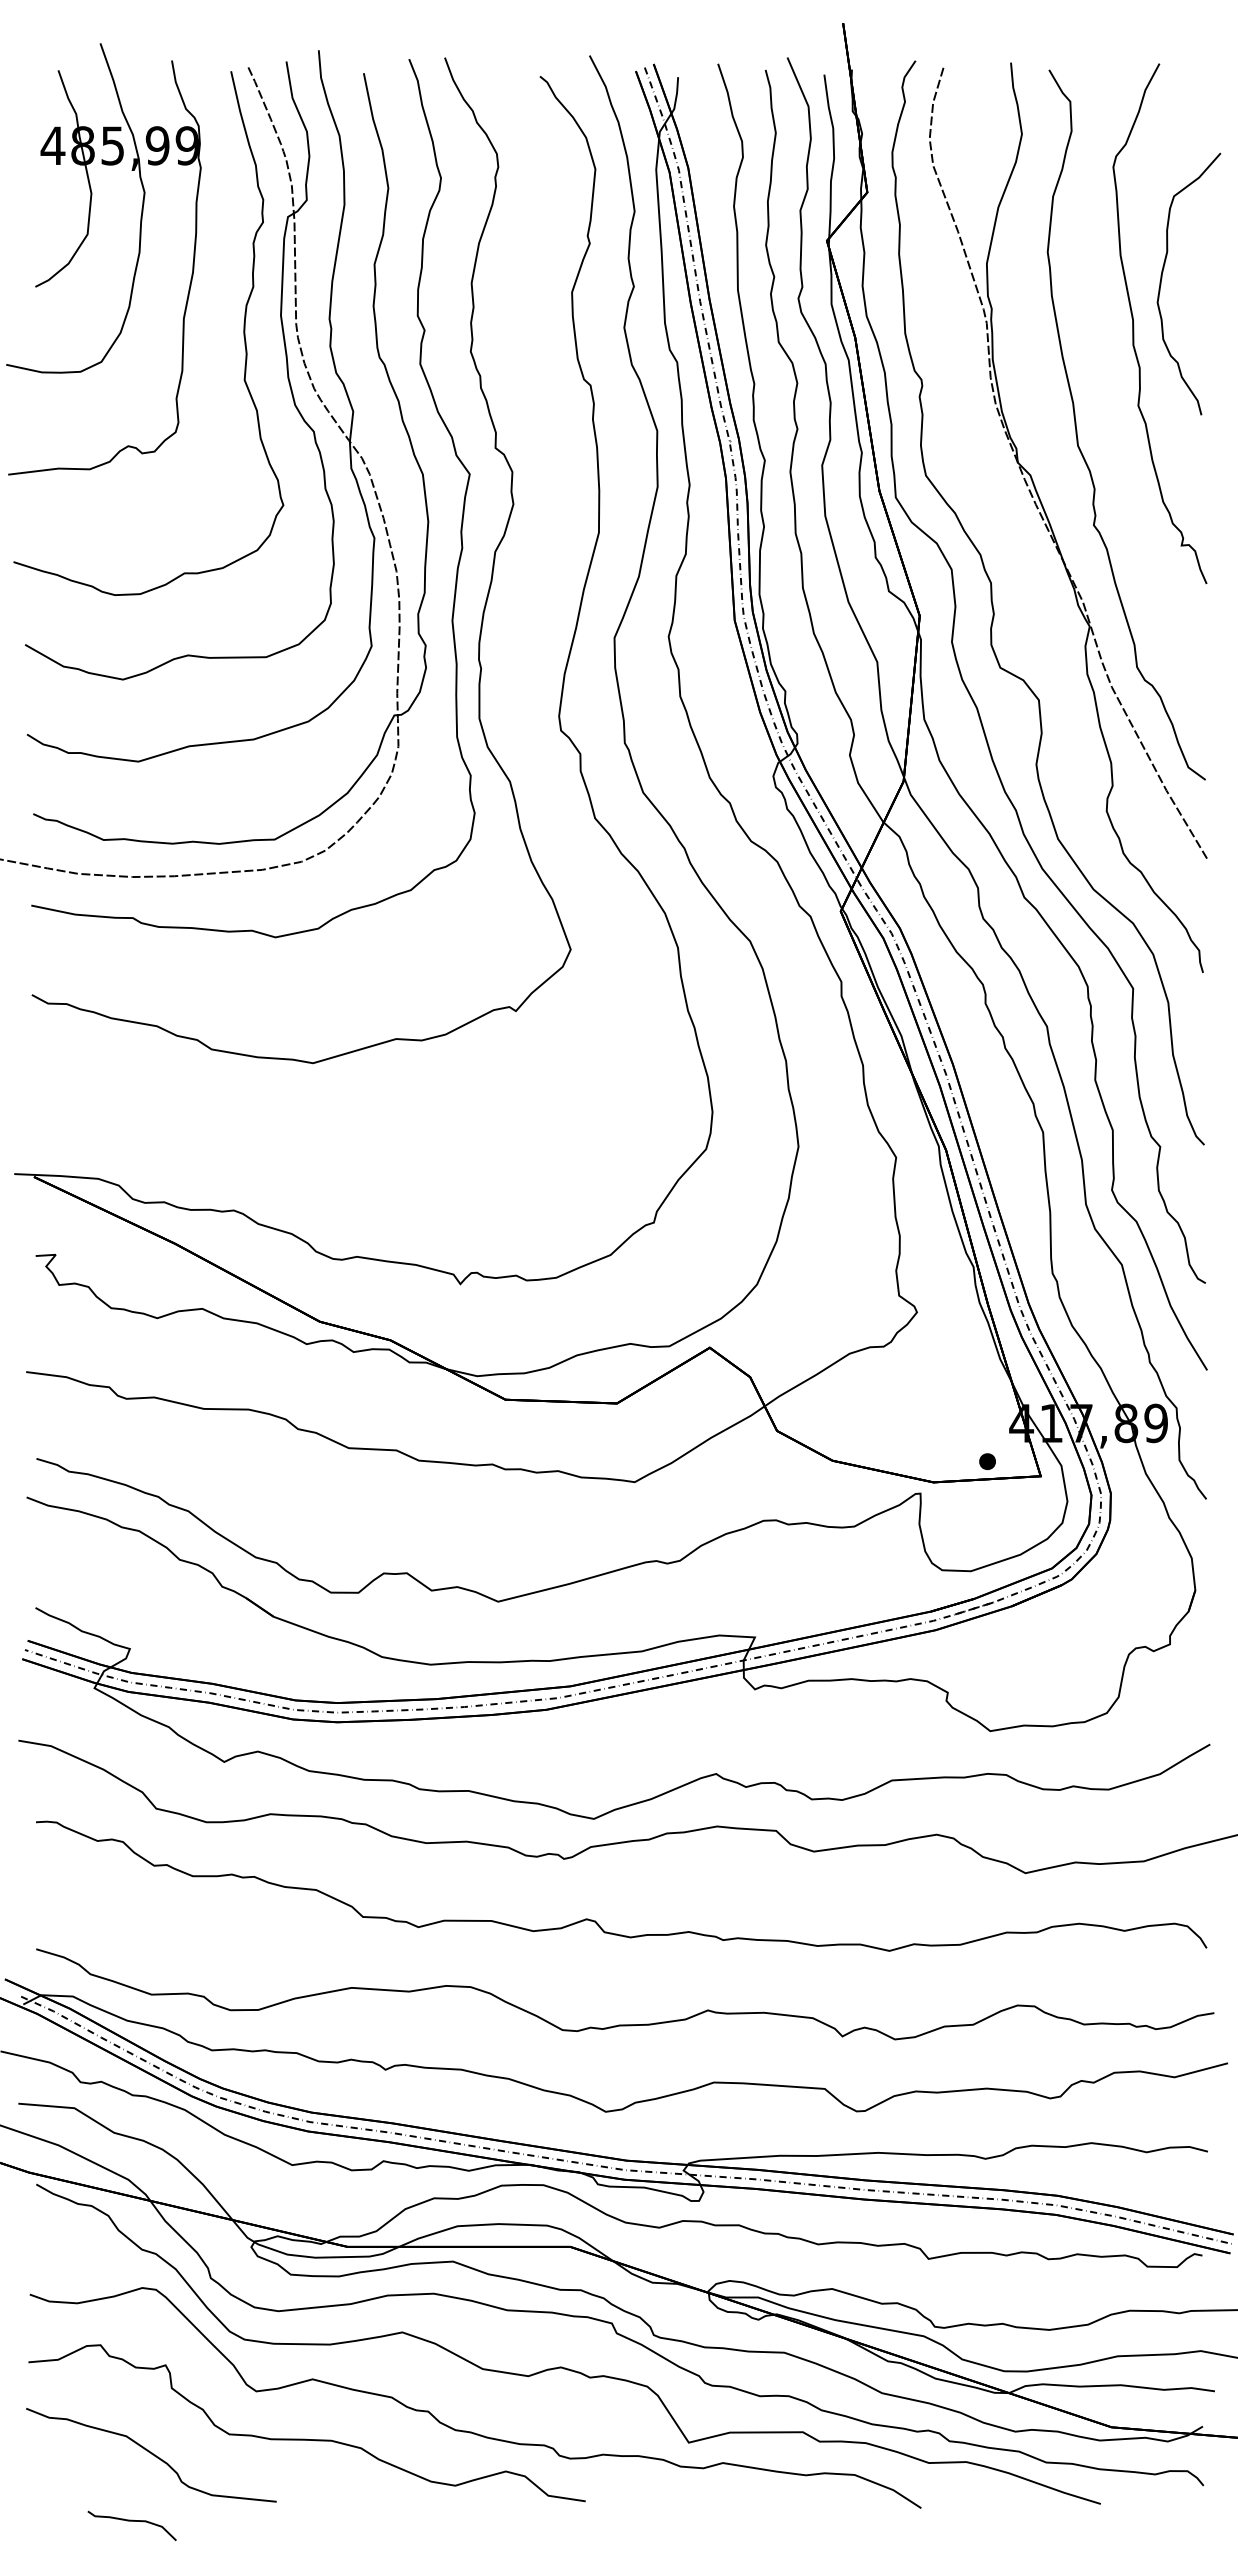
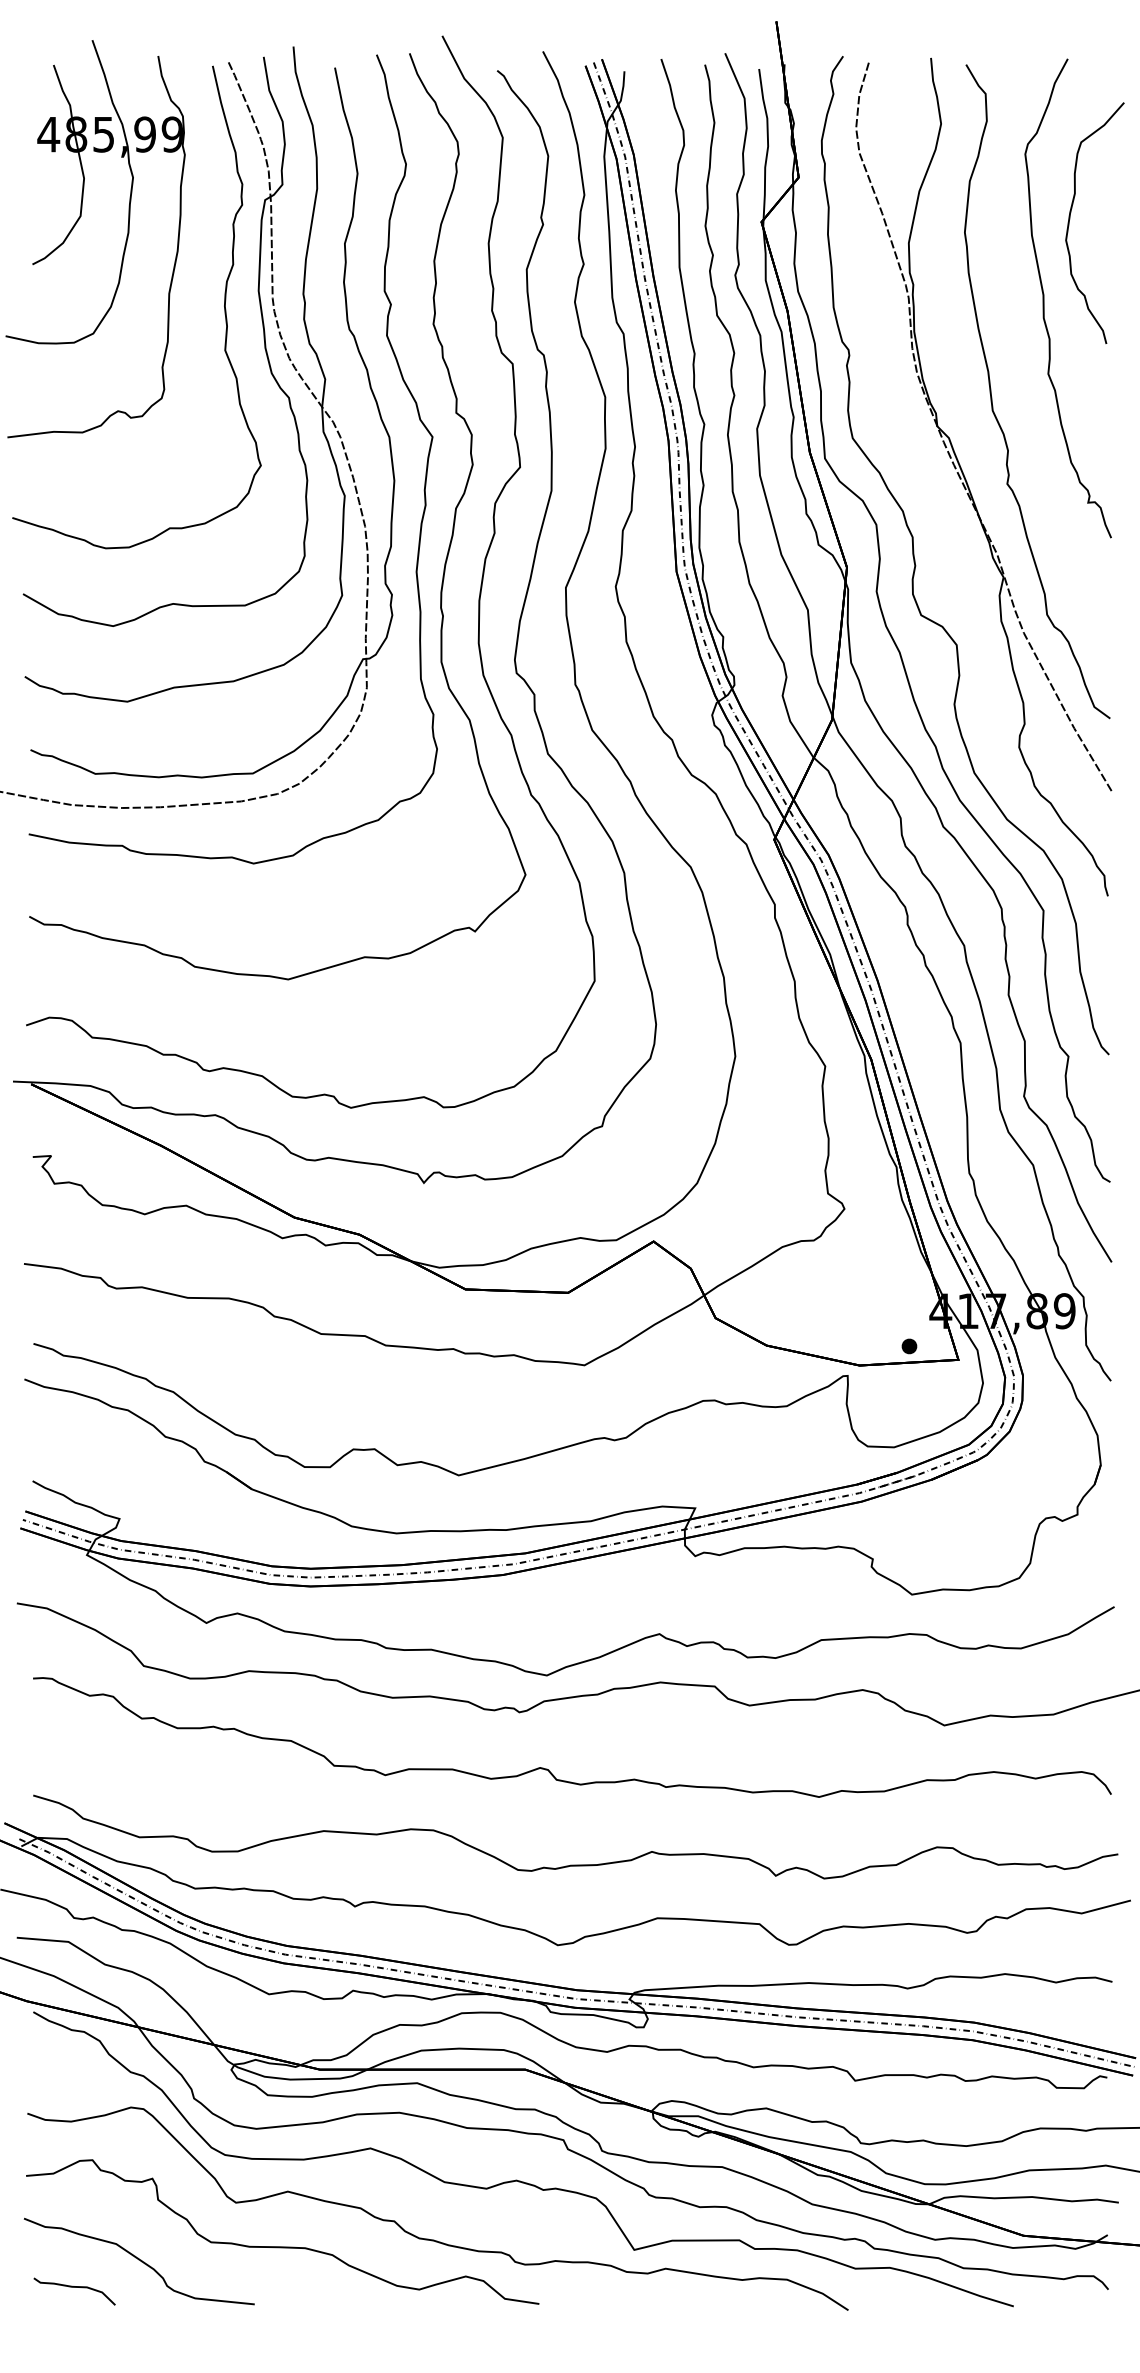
curve: (1162, 278) -> (1070, 218), moved
curve: (520, 643) -> (479, 592), added
curve: (131, 2521) -> (74, 2287), moved

